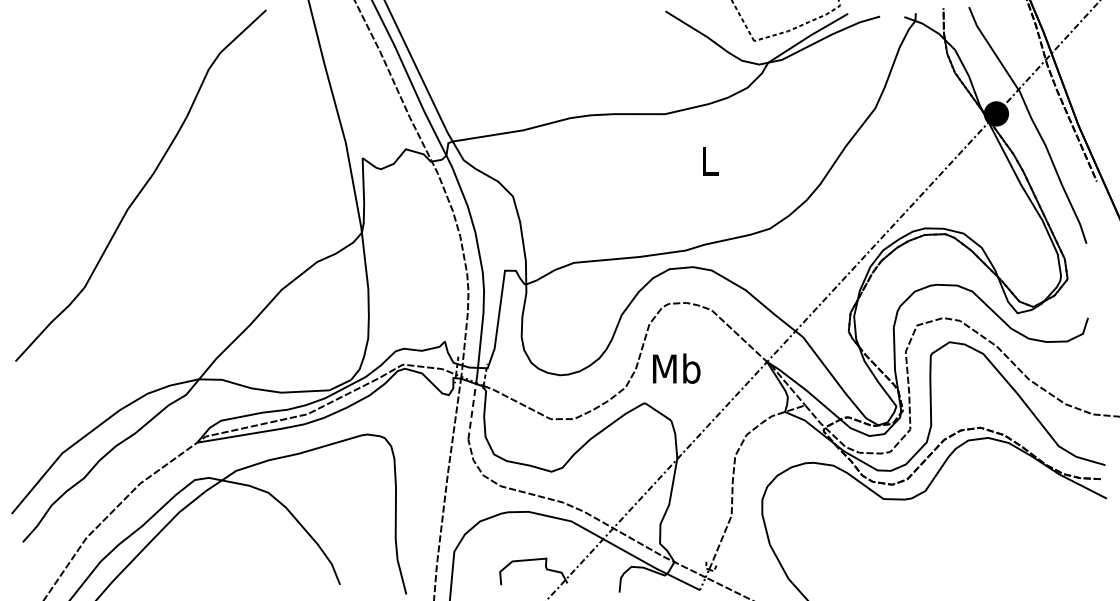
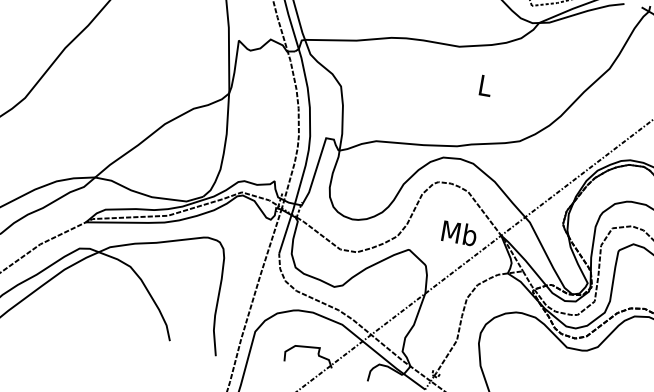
text: (676, 368) -> (459, 233), moved
line: (472, 411) -> (285, 234), dashed -> solid

